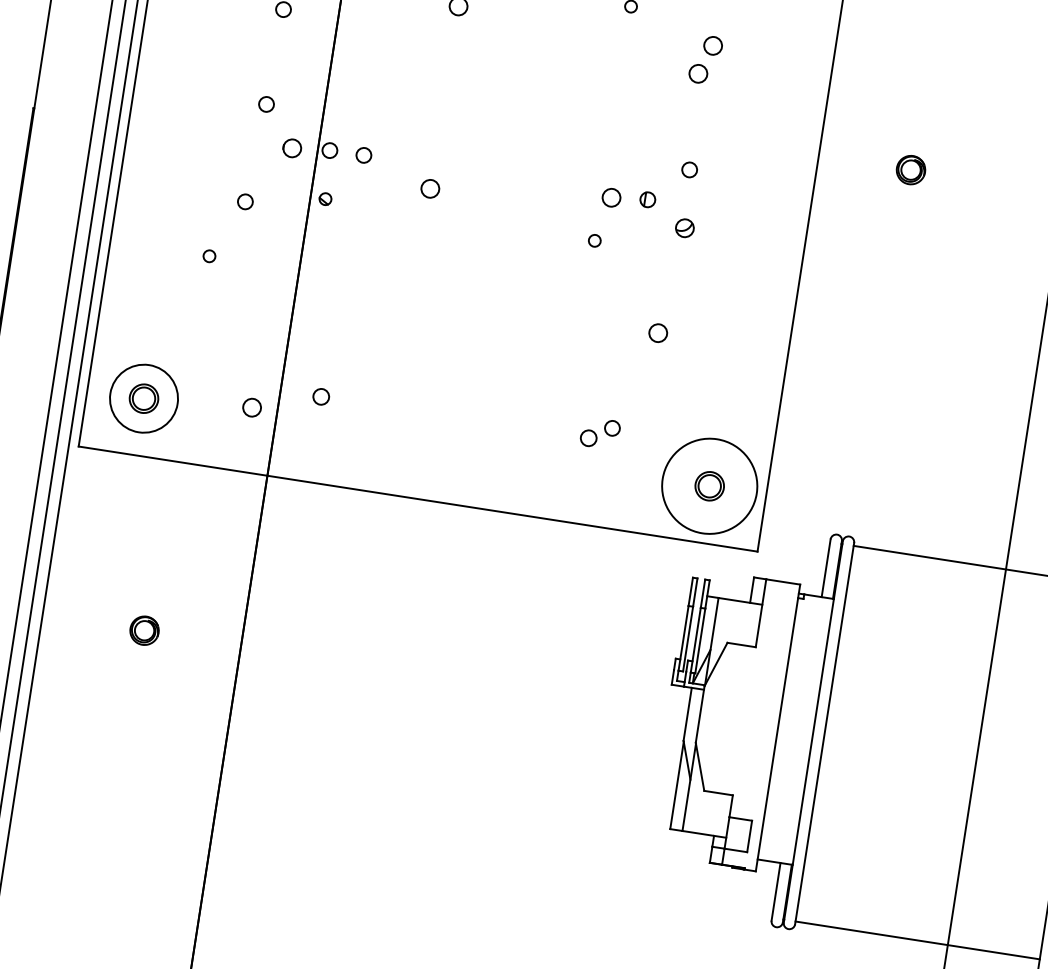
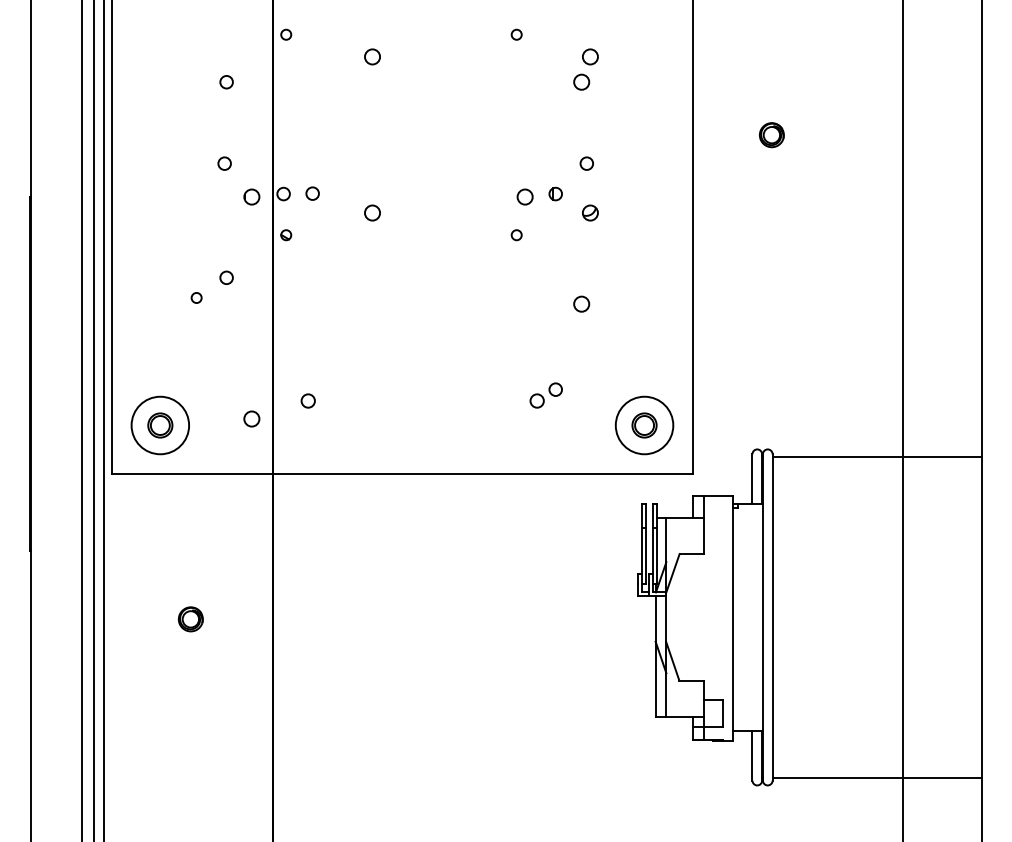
circle: (245, 201) -> (226, 277), moved
circle: (709, 486) -> (644, 425), size x0.71

